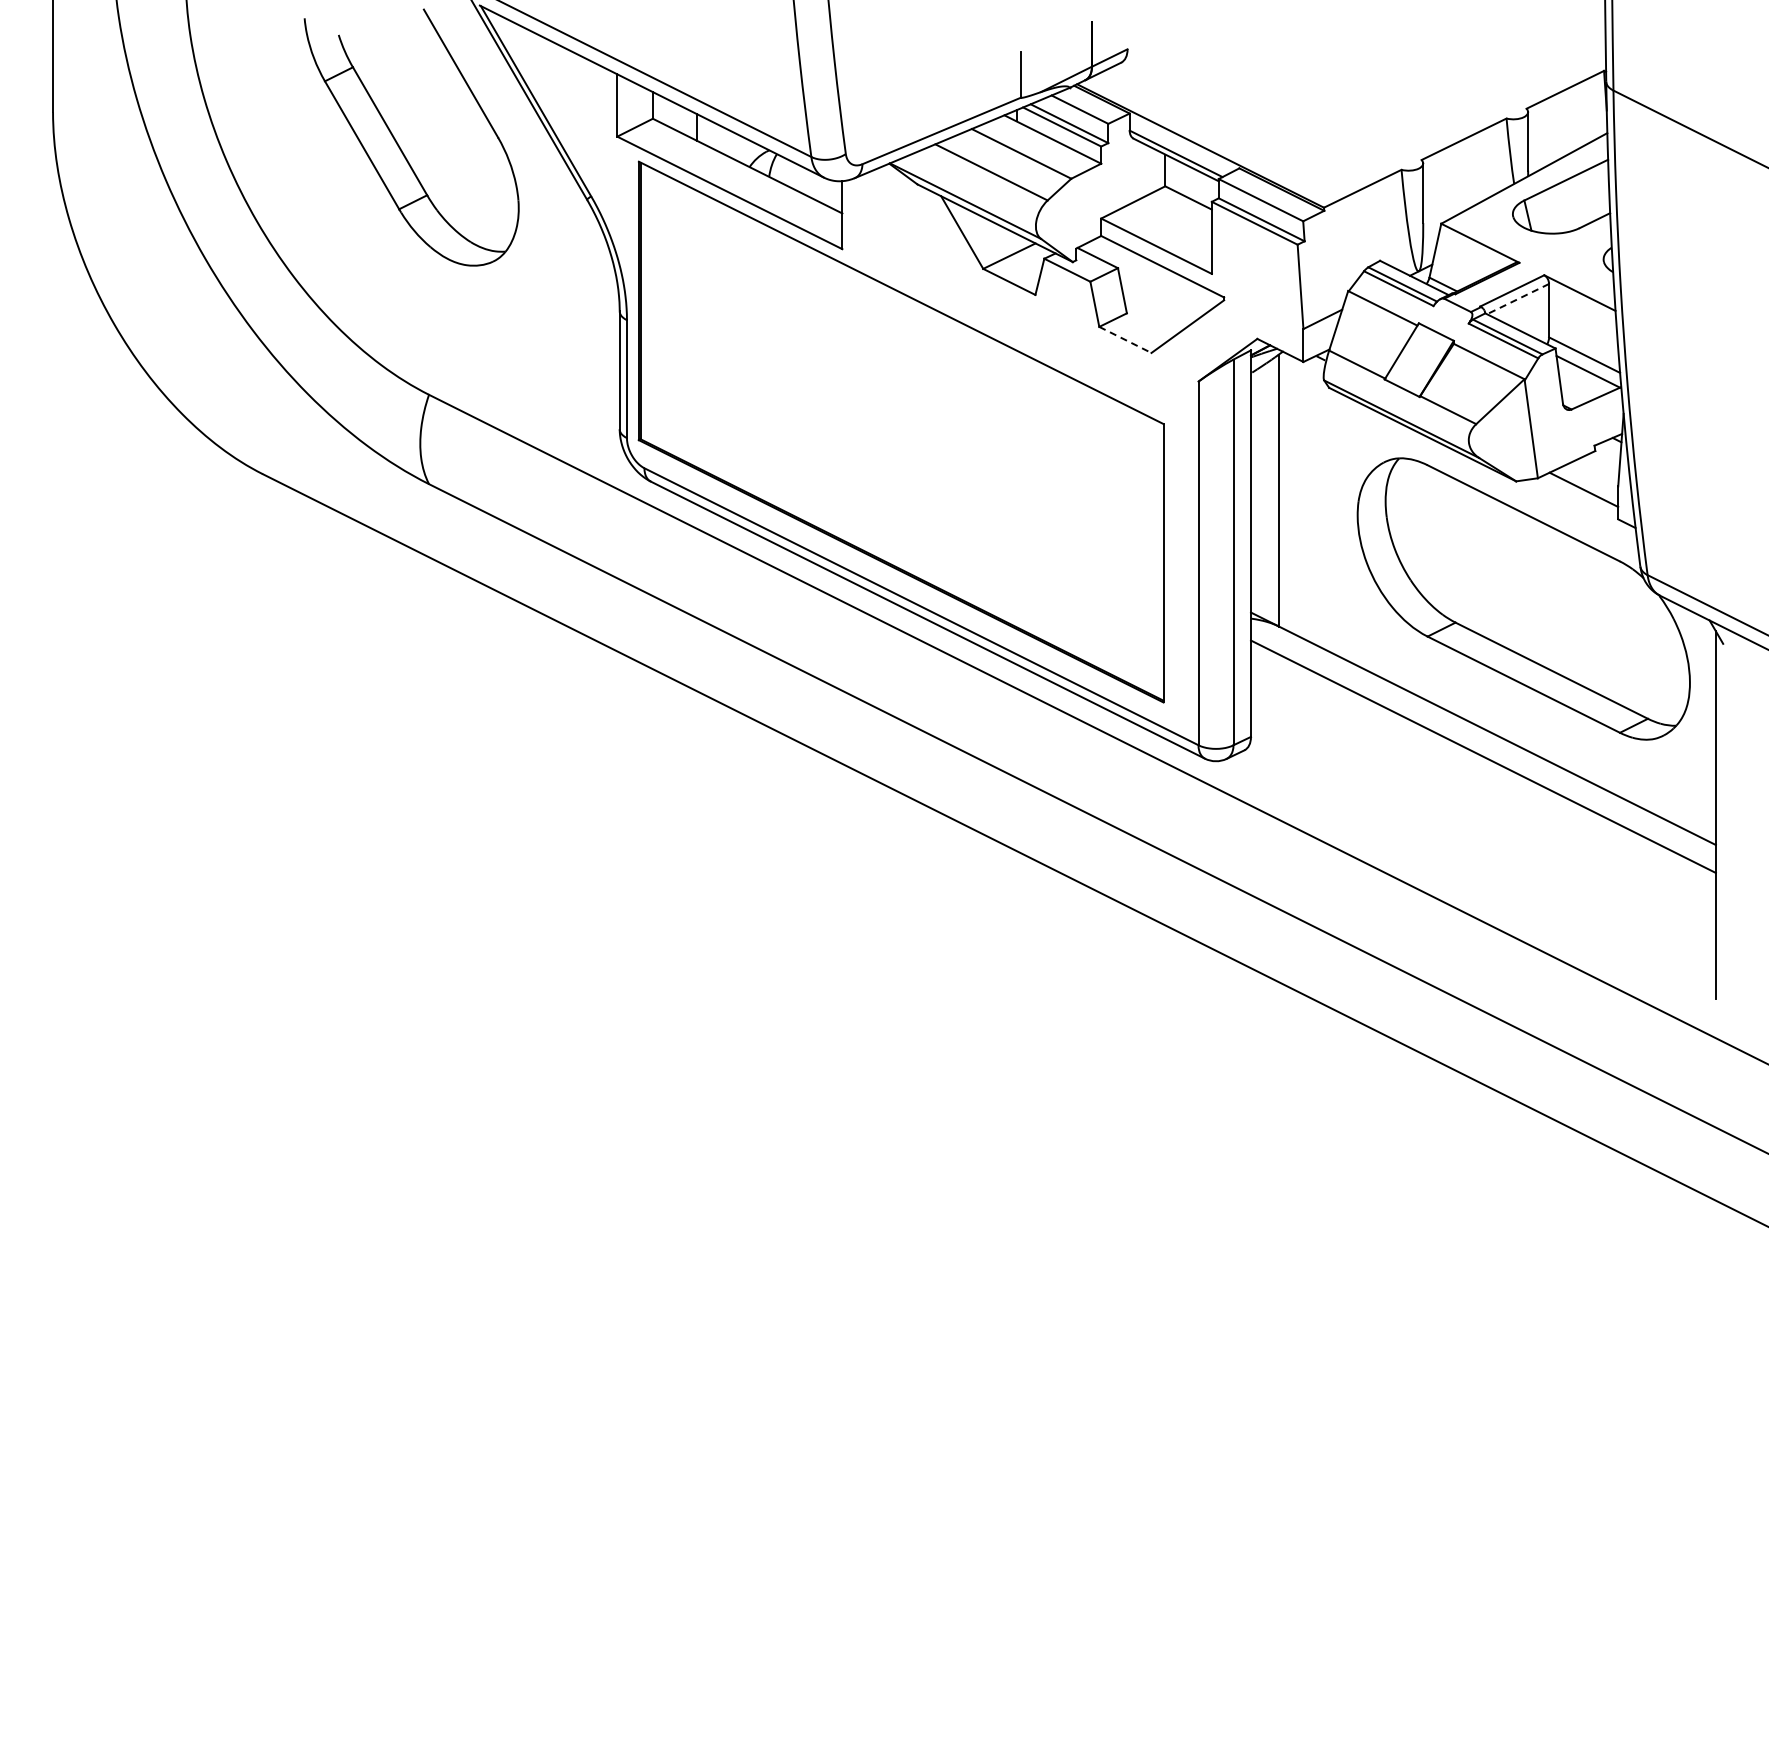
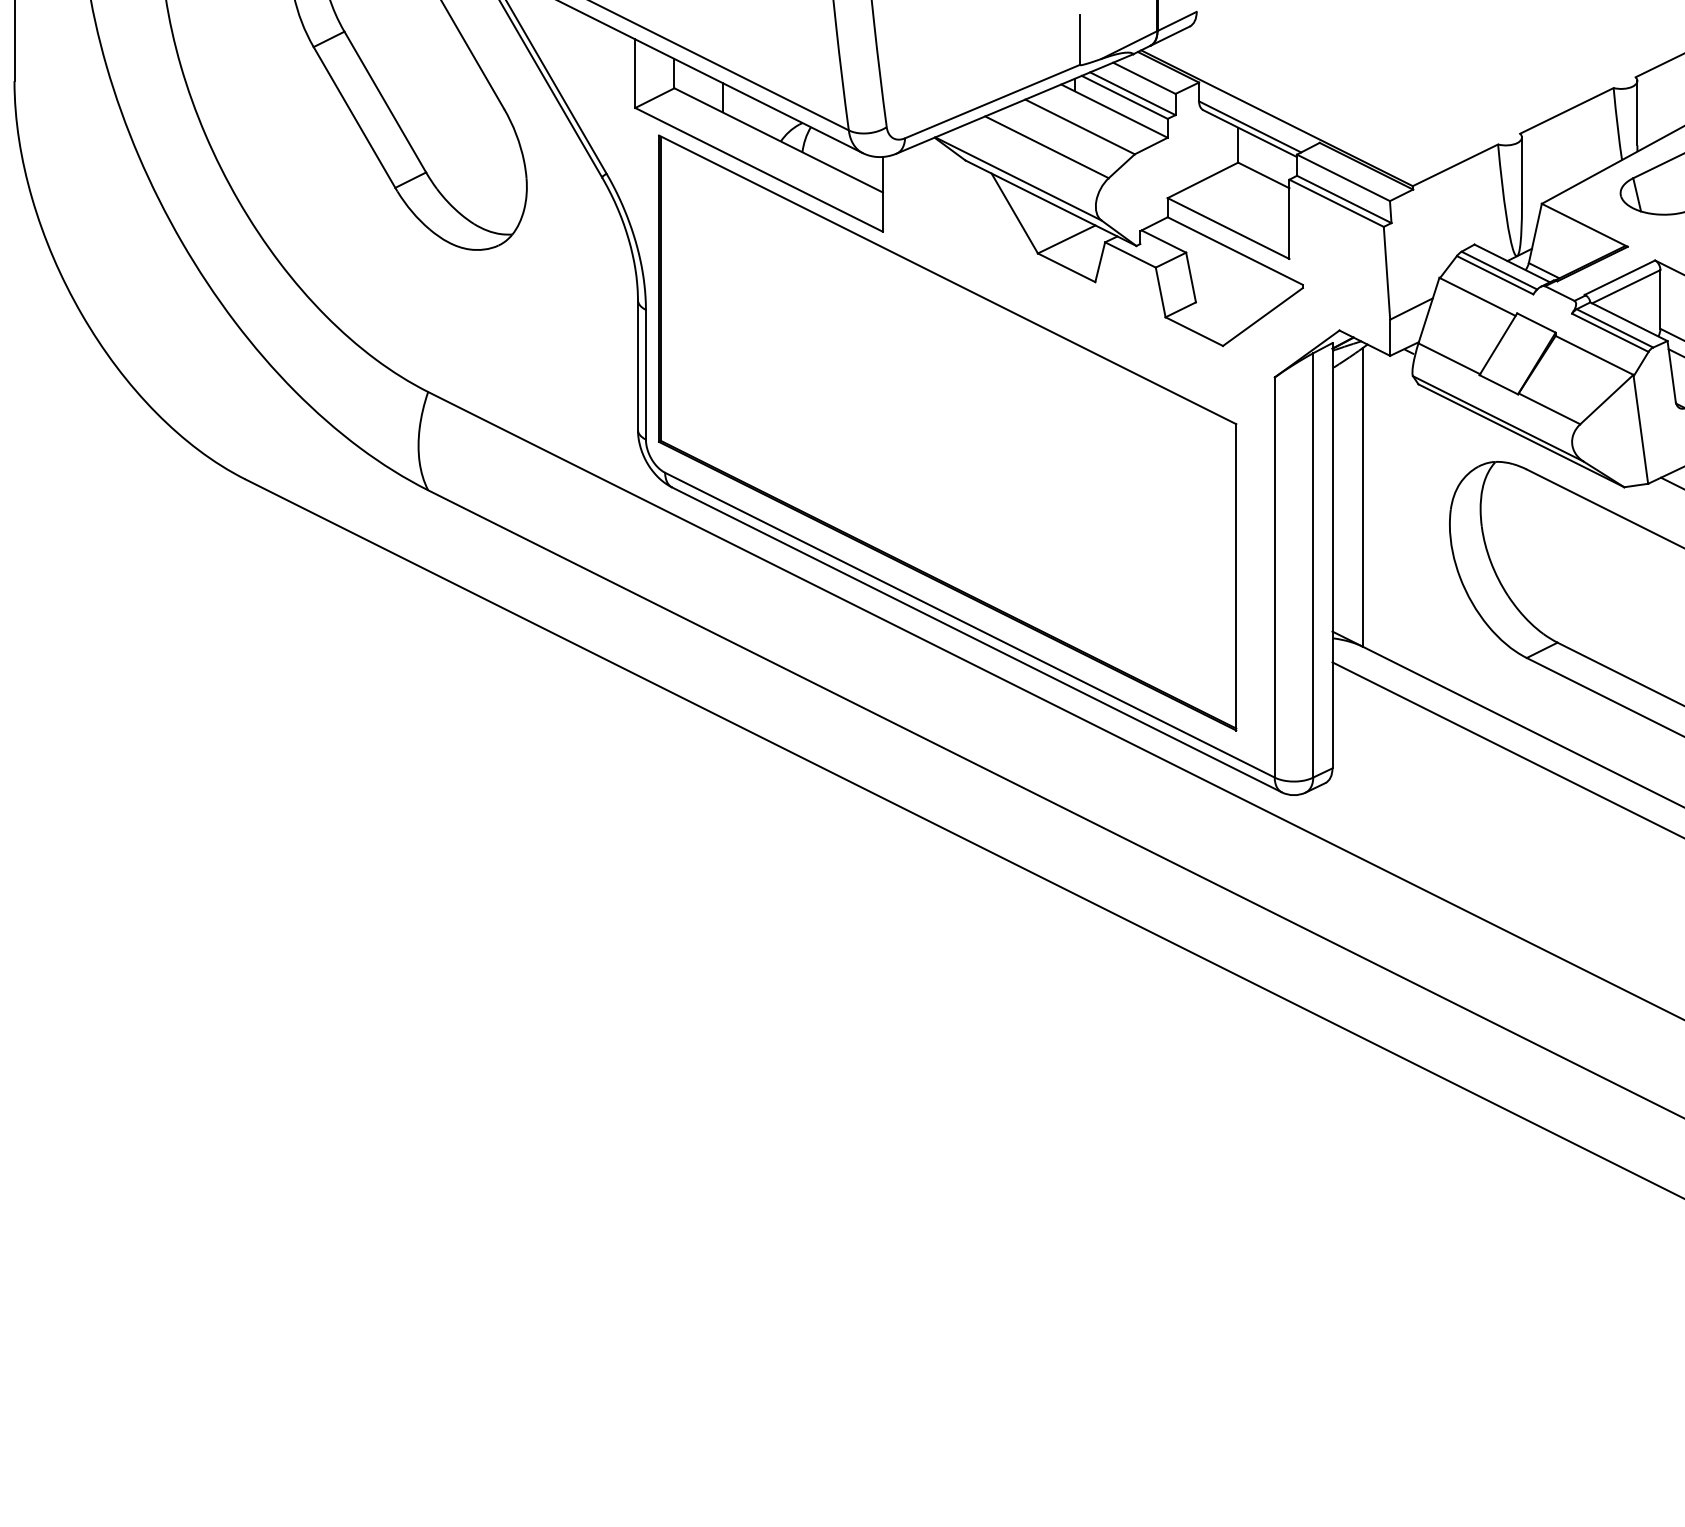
line: (1518, 299) -> (1626, 287), dashed -> solid
line: (1125, 340) -> (1194, 332), dashed -> solid

